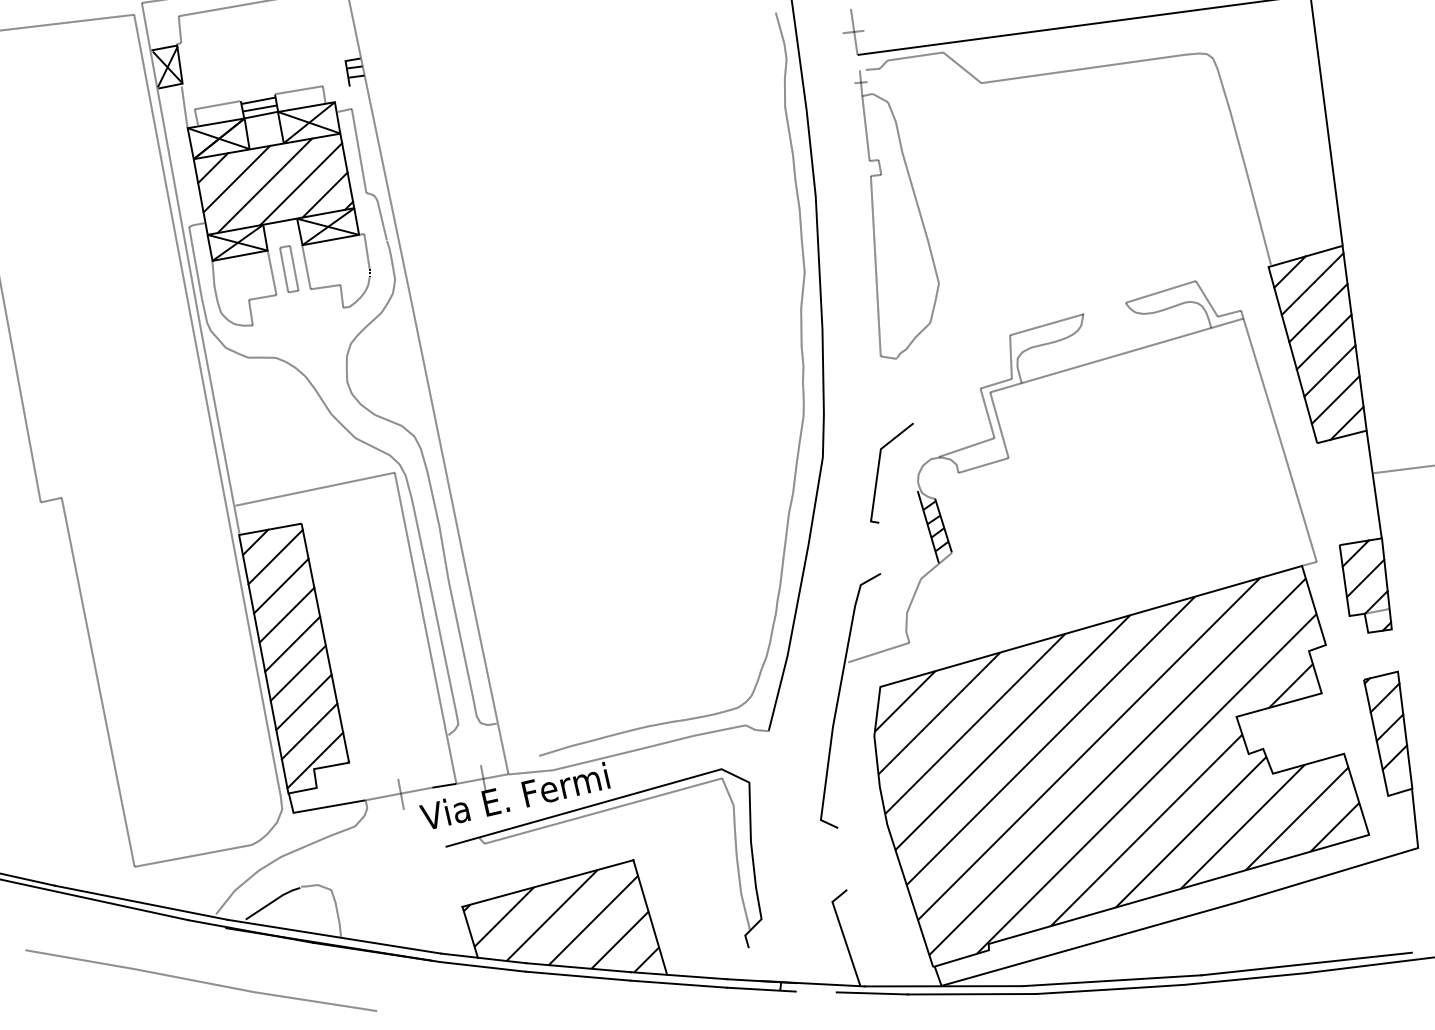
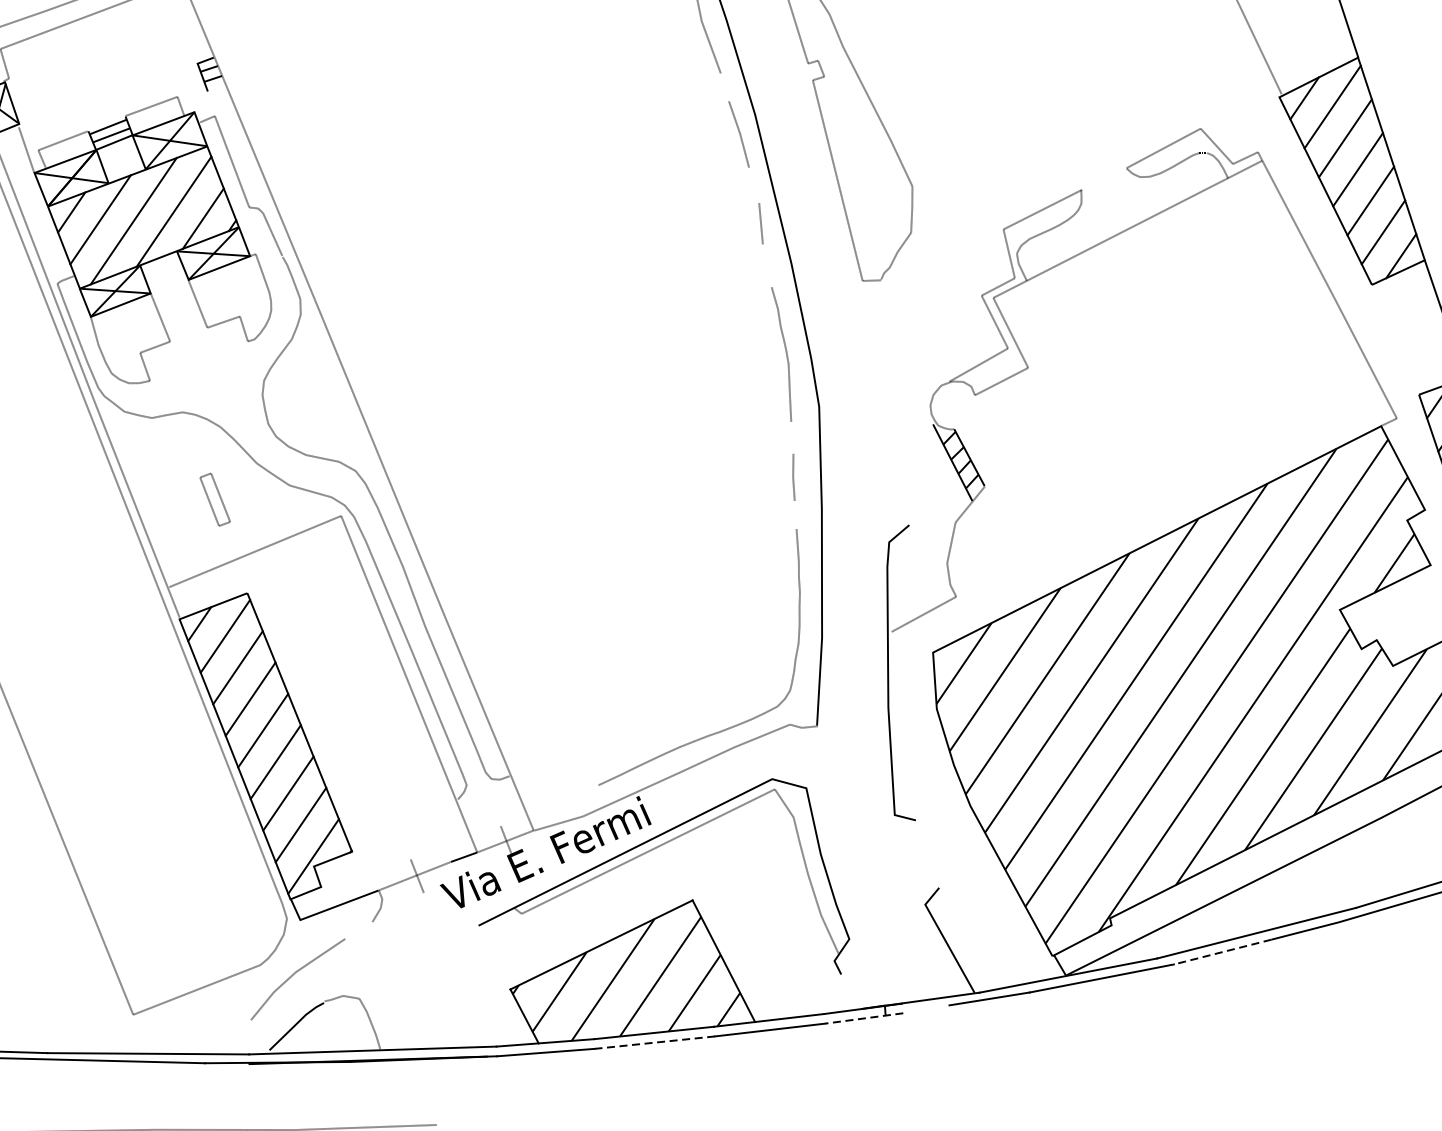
line: (794, 167) -> (725, 87), removed
line: (802, 256) -> (753, 185), removed
line: (293, 268) -> (219, 498), moved
line: (801, 327) -> (767, 265), removed
line: (879, 468) -> (885, 407), removed
line: (794, 479) -> (792, 437), removed
line: (784, 546) -> (795, 515), removed
line: (555, 750) -> (581, 793), removed
line: (341, 831) -> (358, 930), removed
line: (225, 902) -> (243, 1035), removed
line: (578, 976) -> (655, 1042), solid -> dashed
line: (761, 989) -> (864, 1018), solid -> dashed
line: (1079, 991) -> (1222, 952), solid -> dashed

